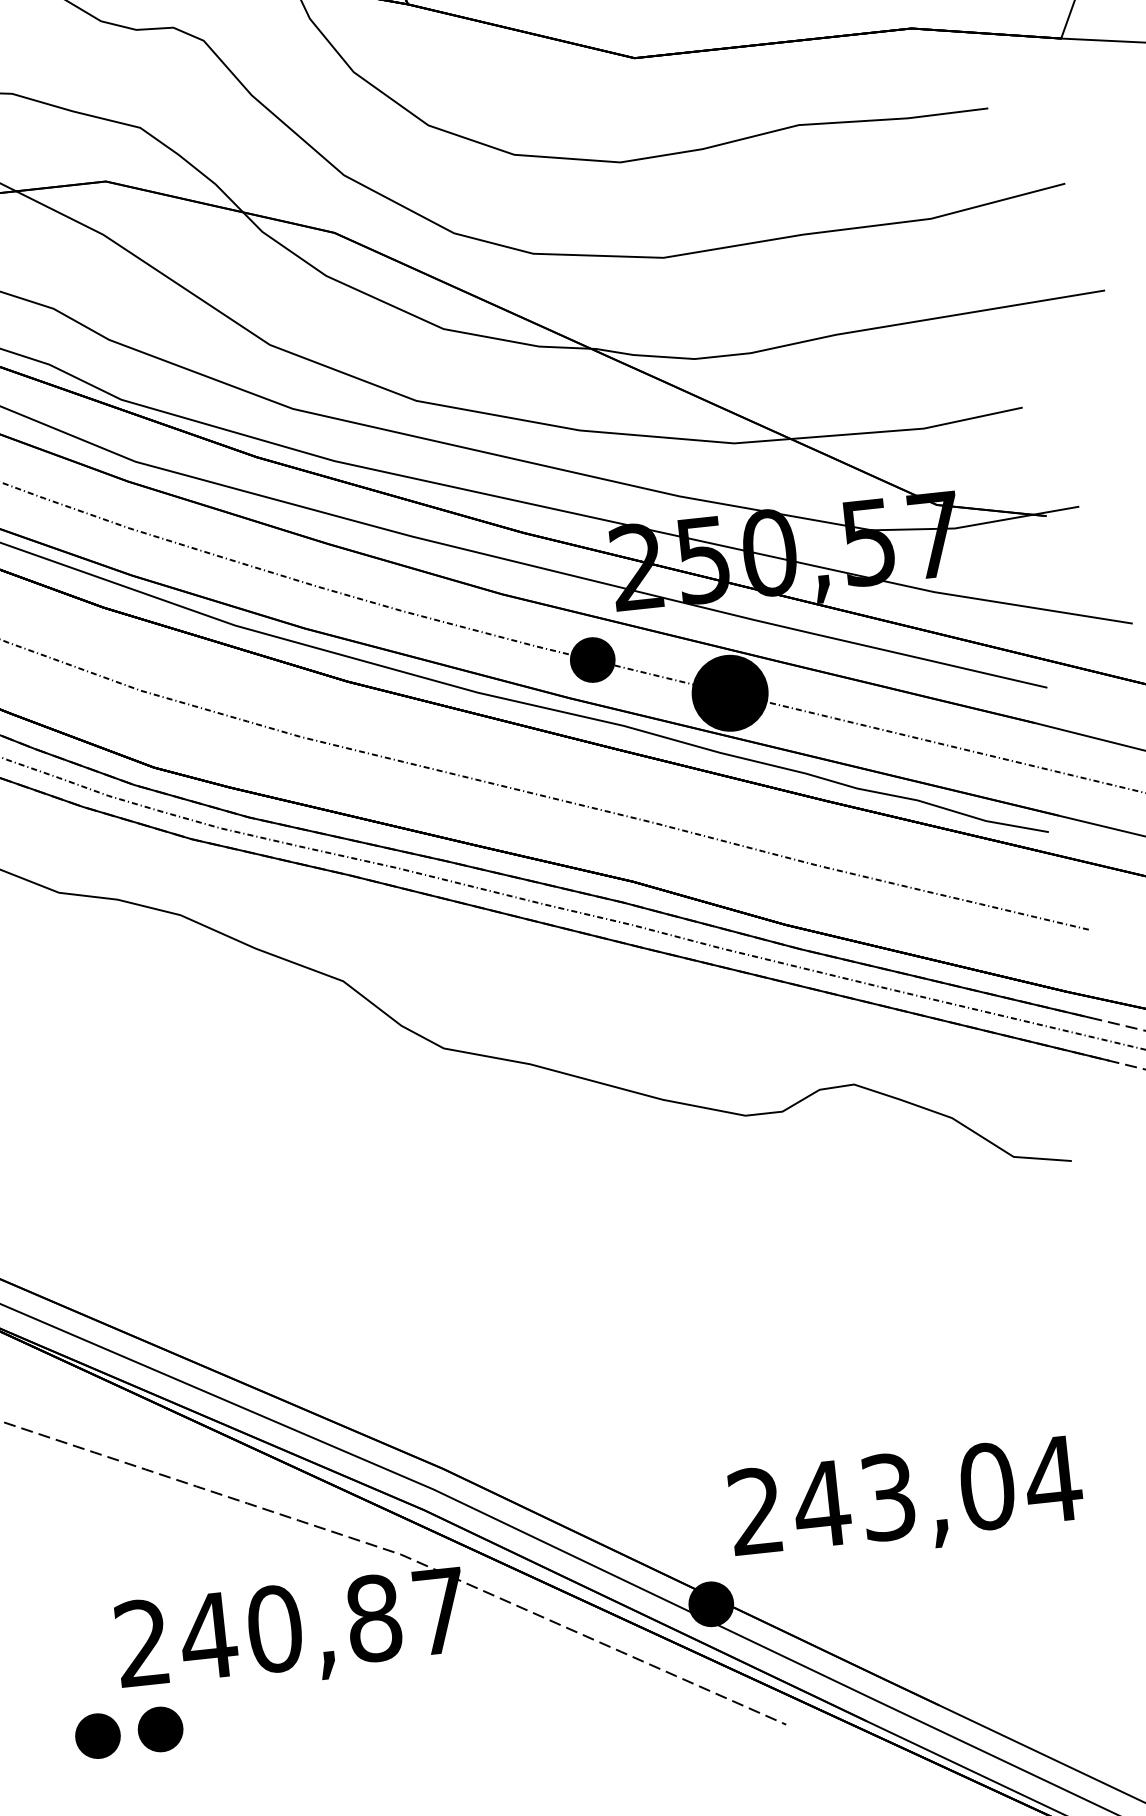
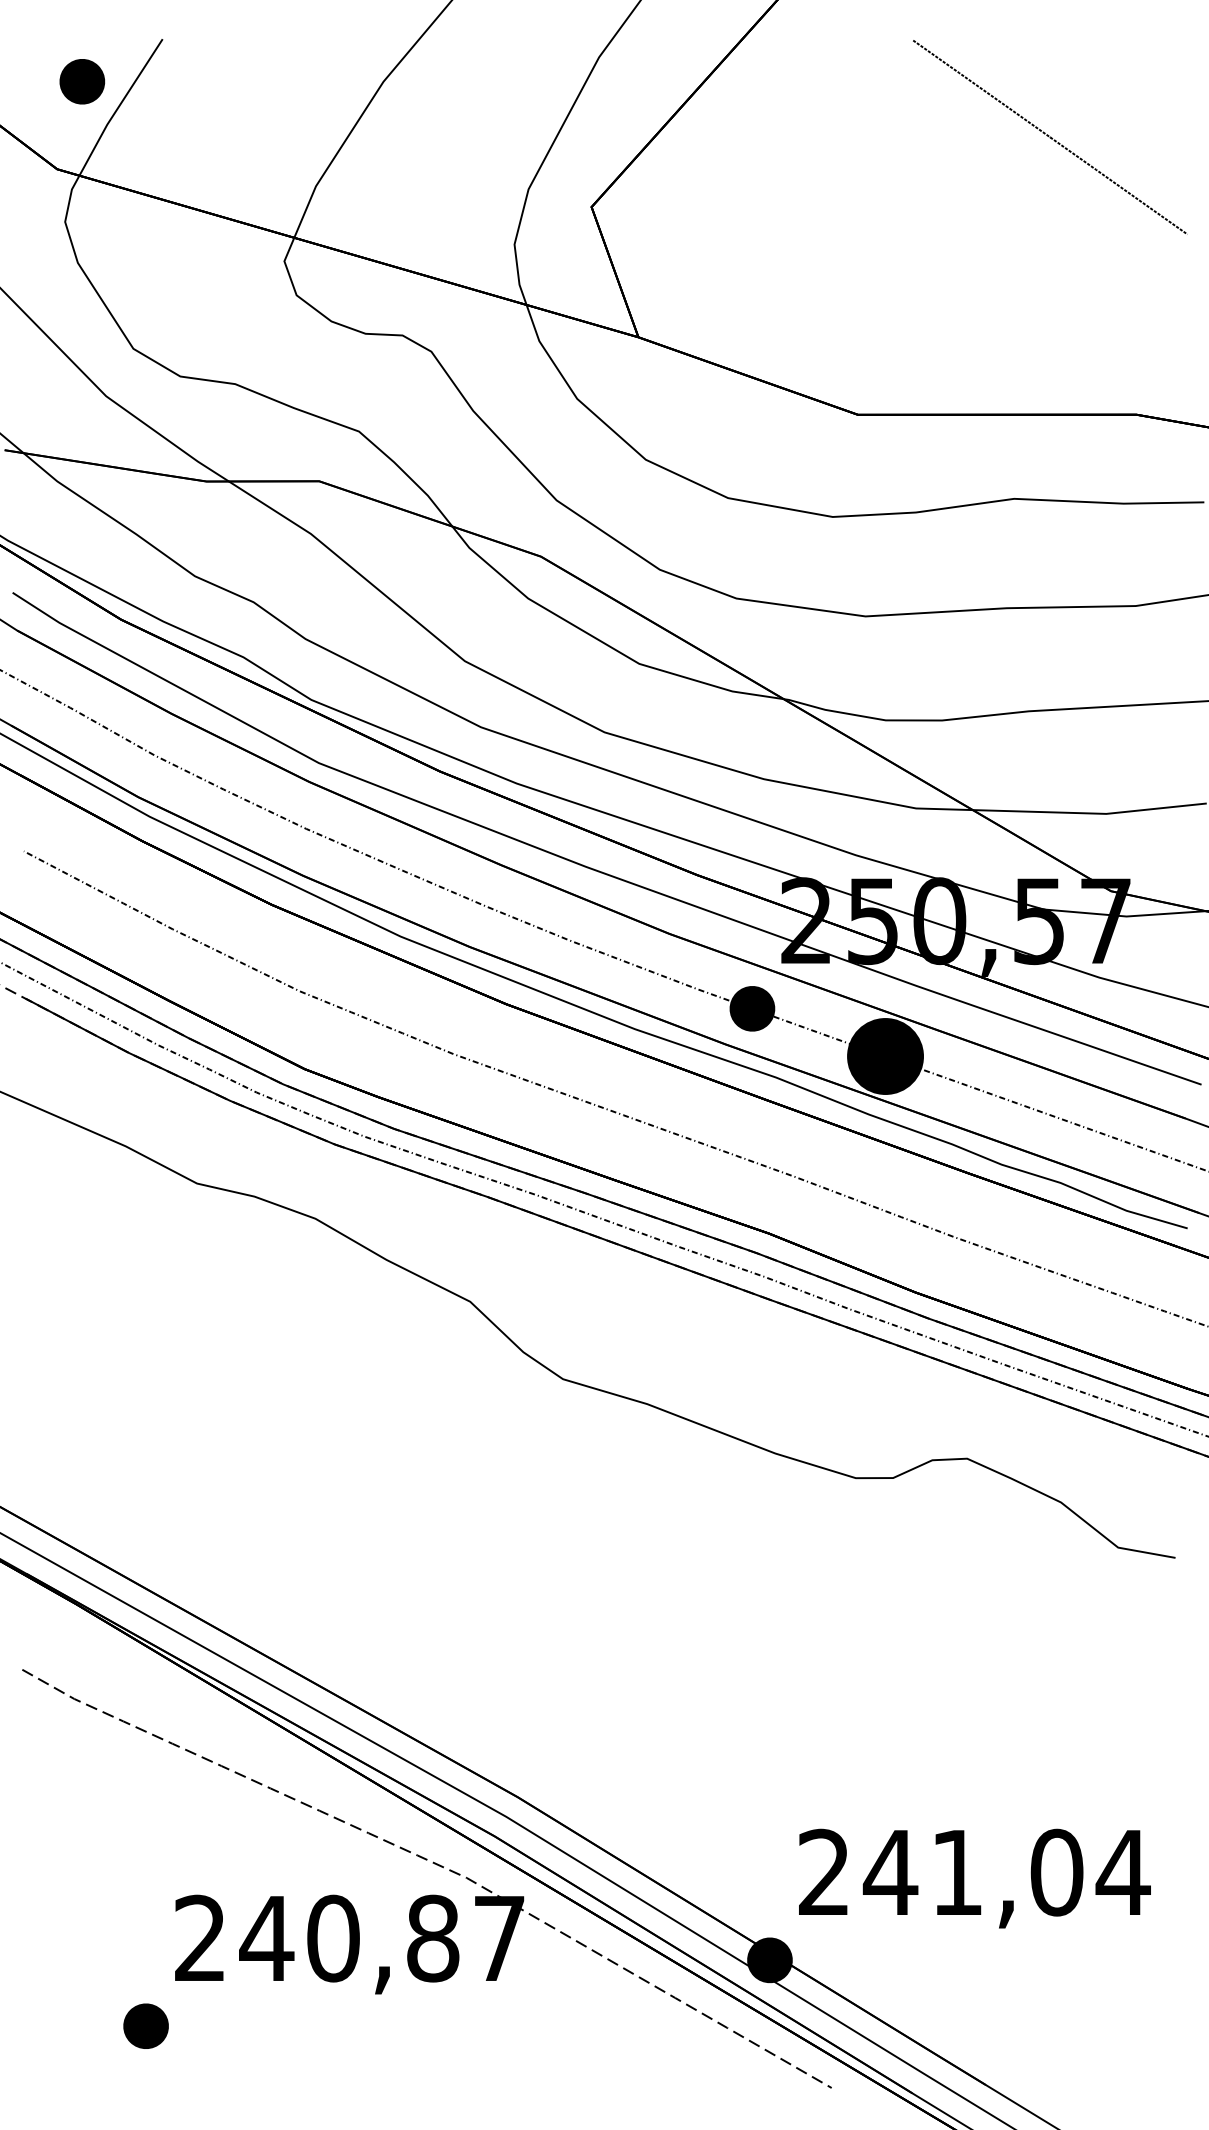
text: (888, 1497) -> (957, 1872), 243,04 -> 241,04
part: (159, 1728) -> (208, 2025), removed

